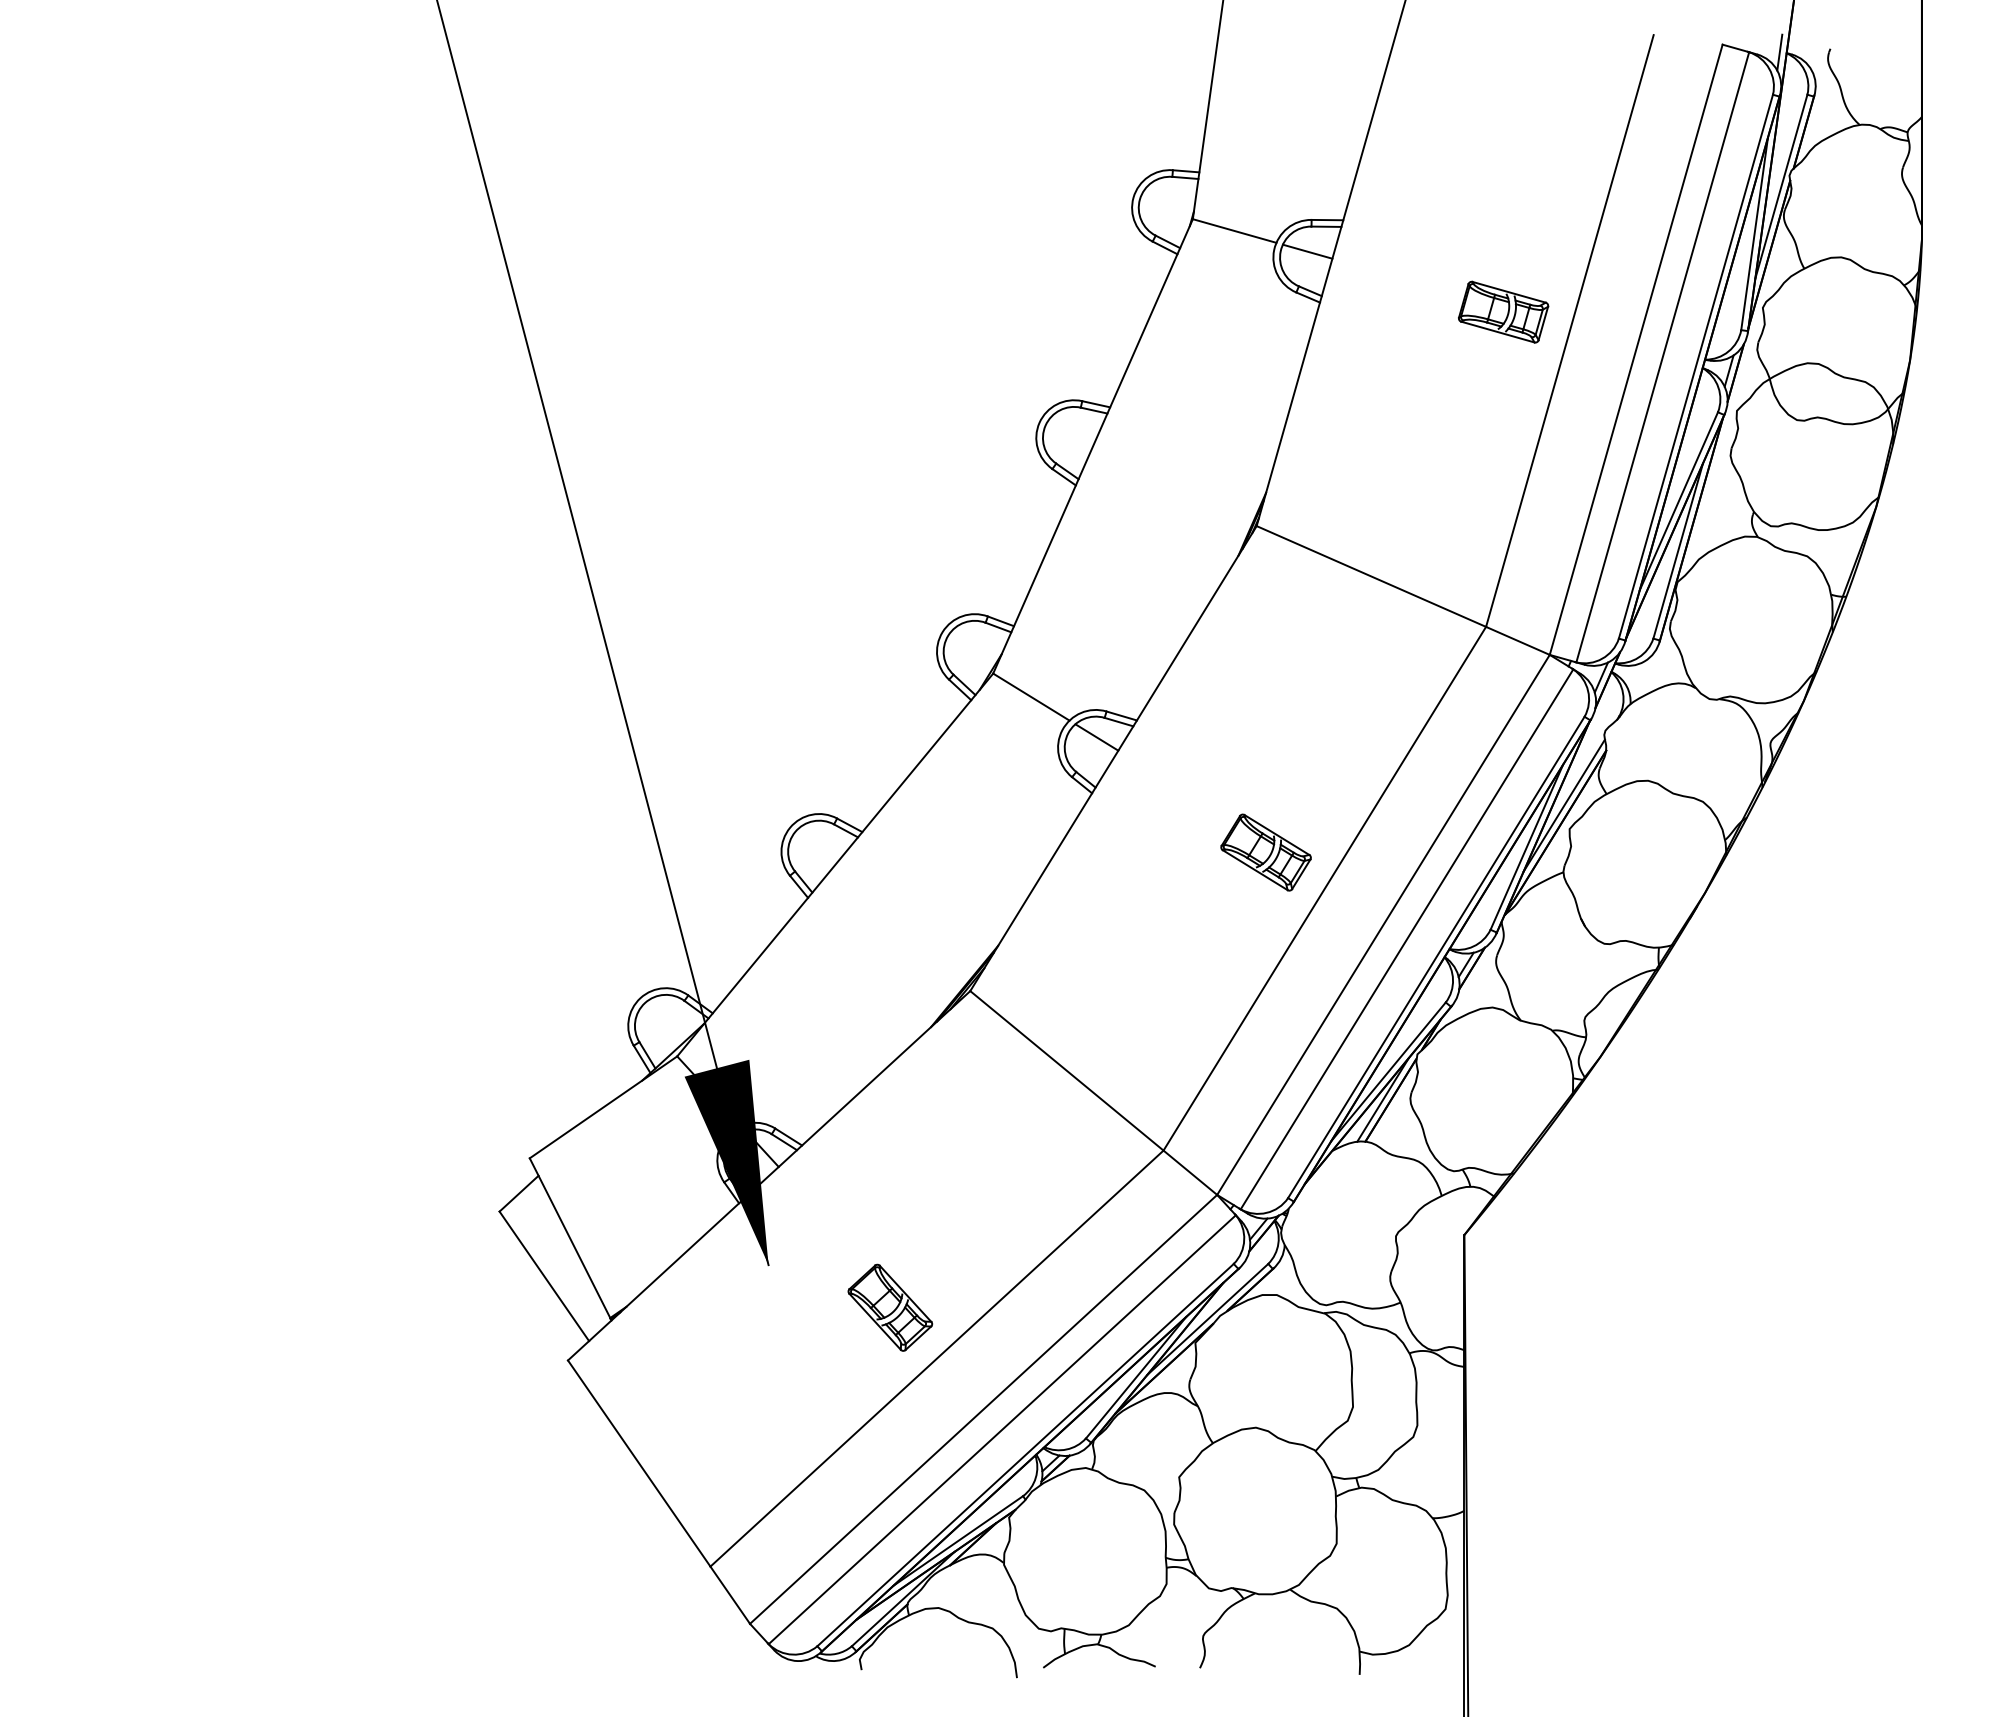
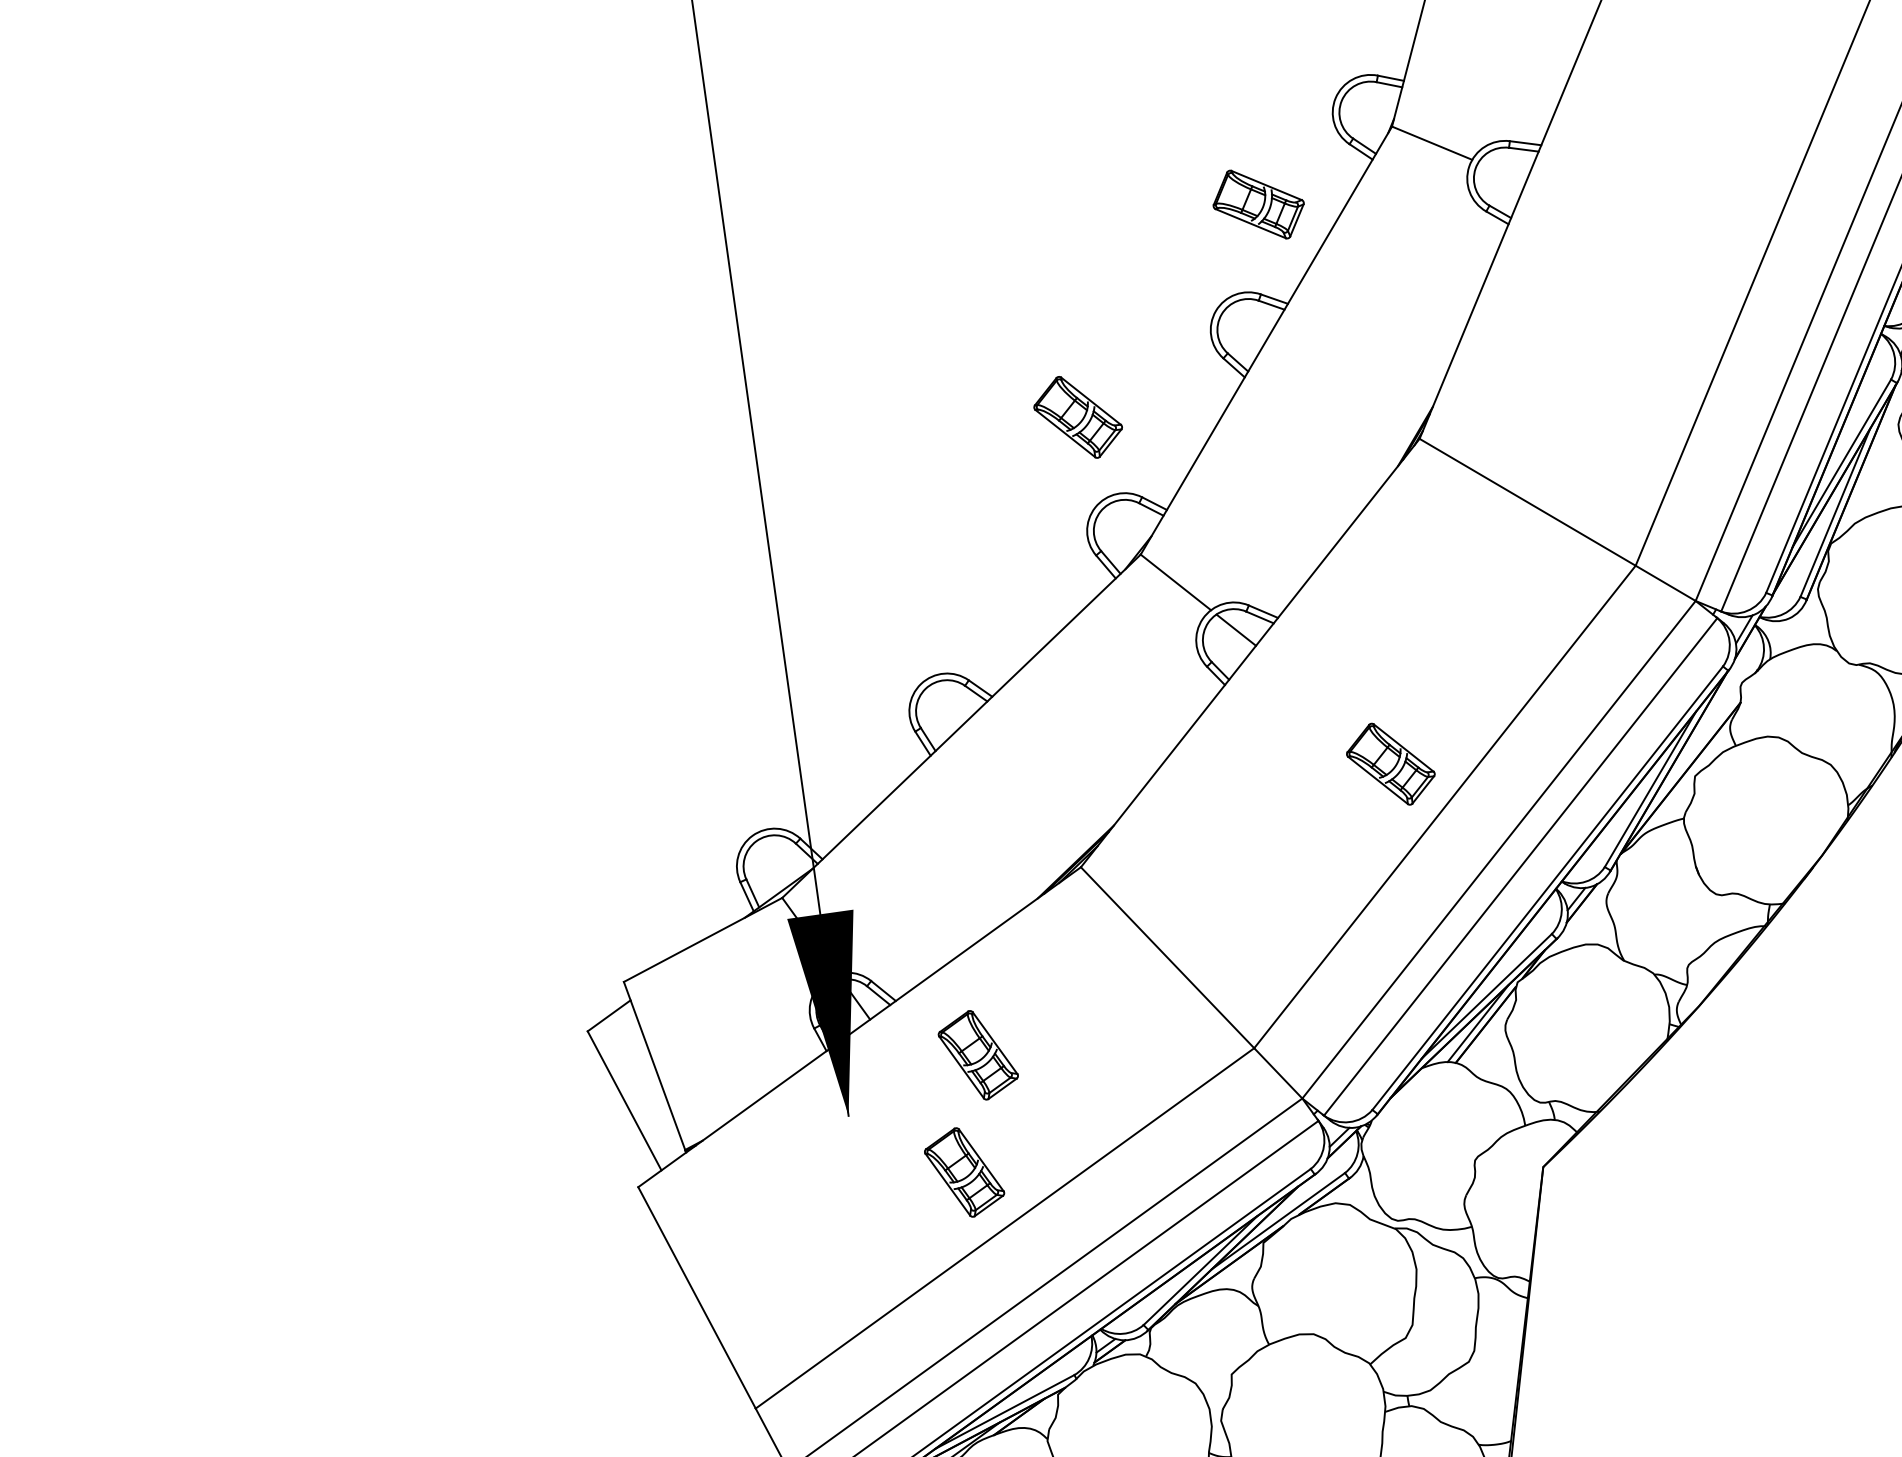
line: (1307, 251) -> (1502, 172), removed
part: (1503, 311) -> (1258, 203), moved
part: (914, 544) -> (1077, 417), added
line: (1563, 805) -> (1691, 752), removed
part: (890, 1189) -> (978, 1055), added

